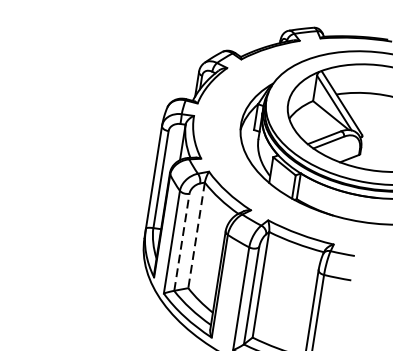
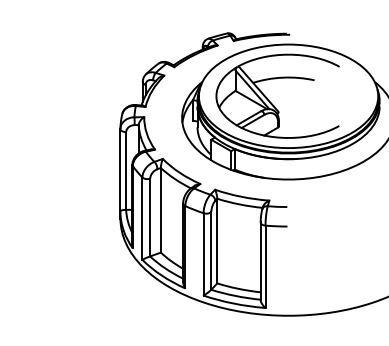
line: (196, 235) -> (160, 210), dashed -> solid
line: (182, 242) -> (150, 217), dashed -> solid

